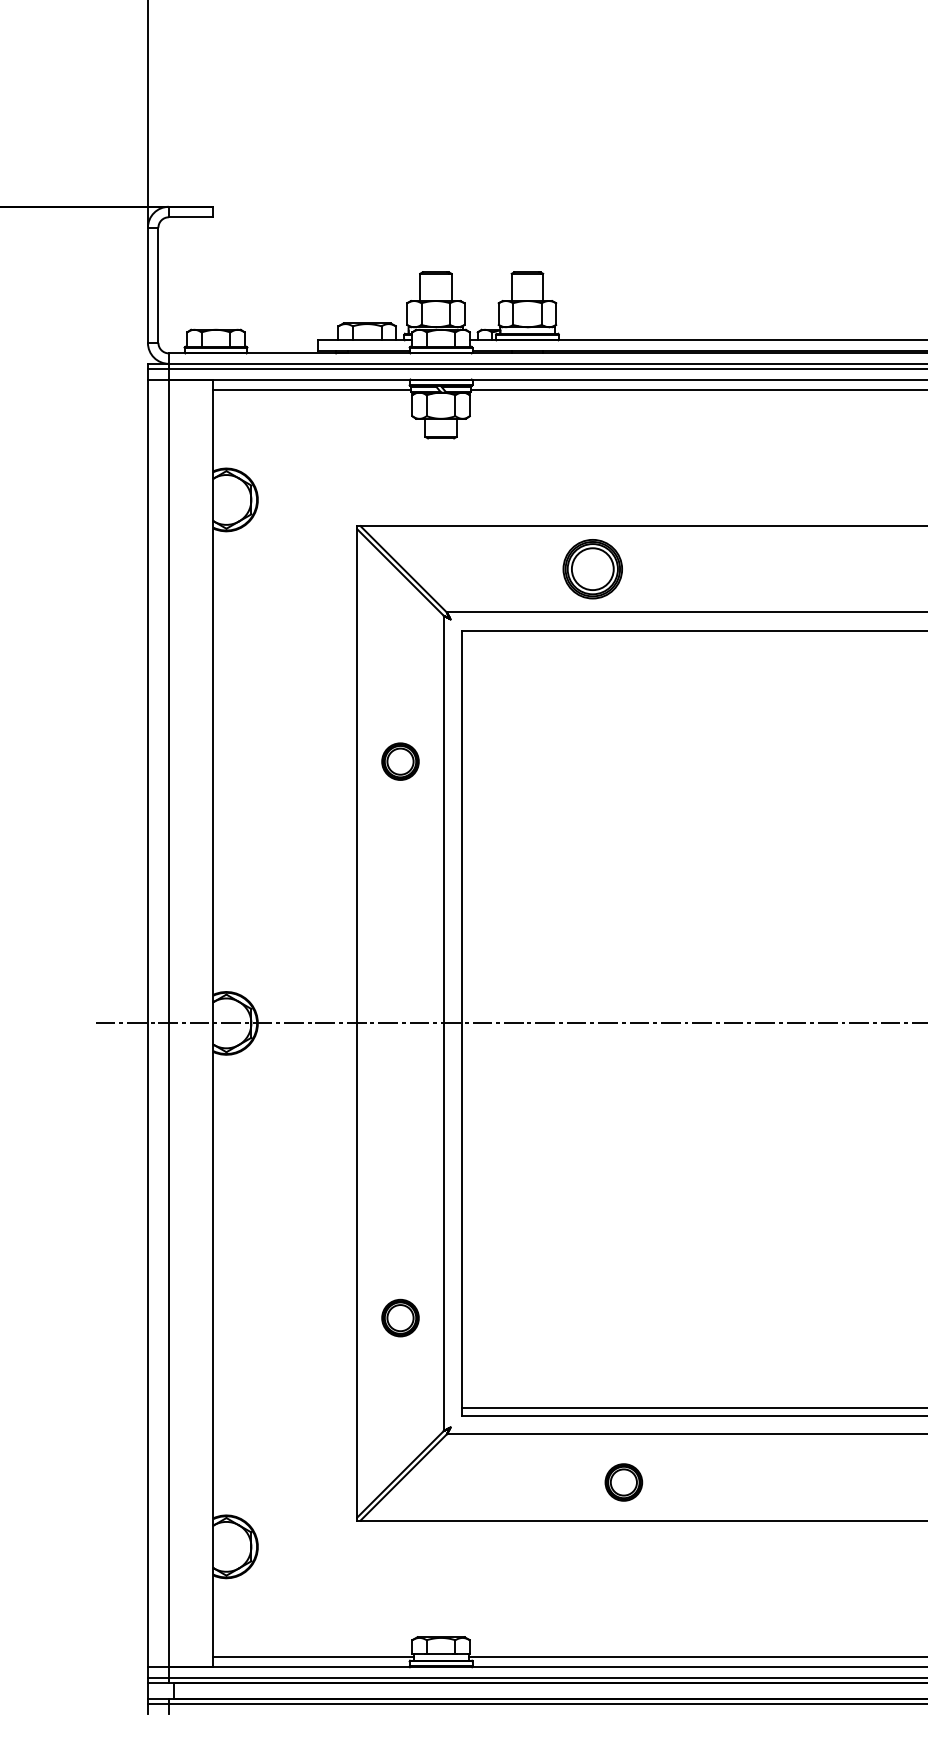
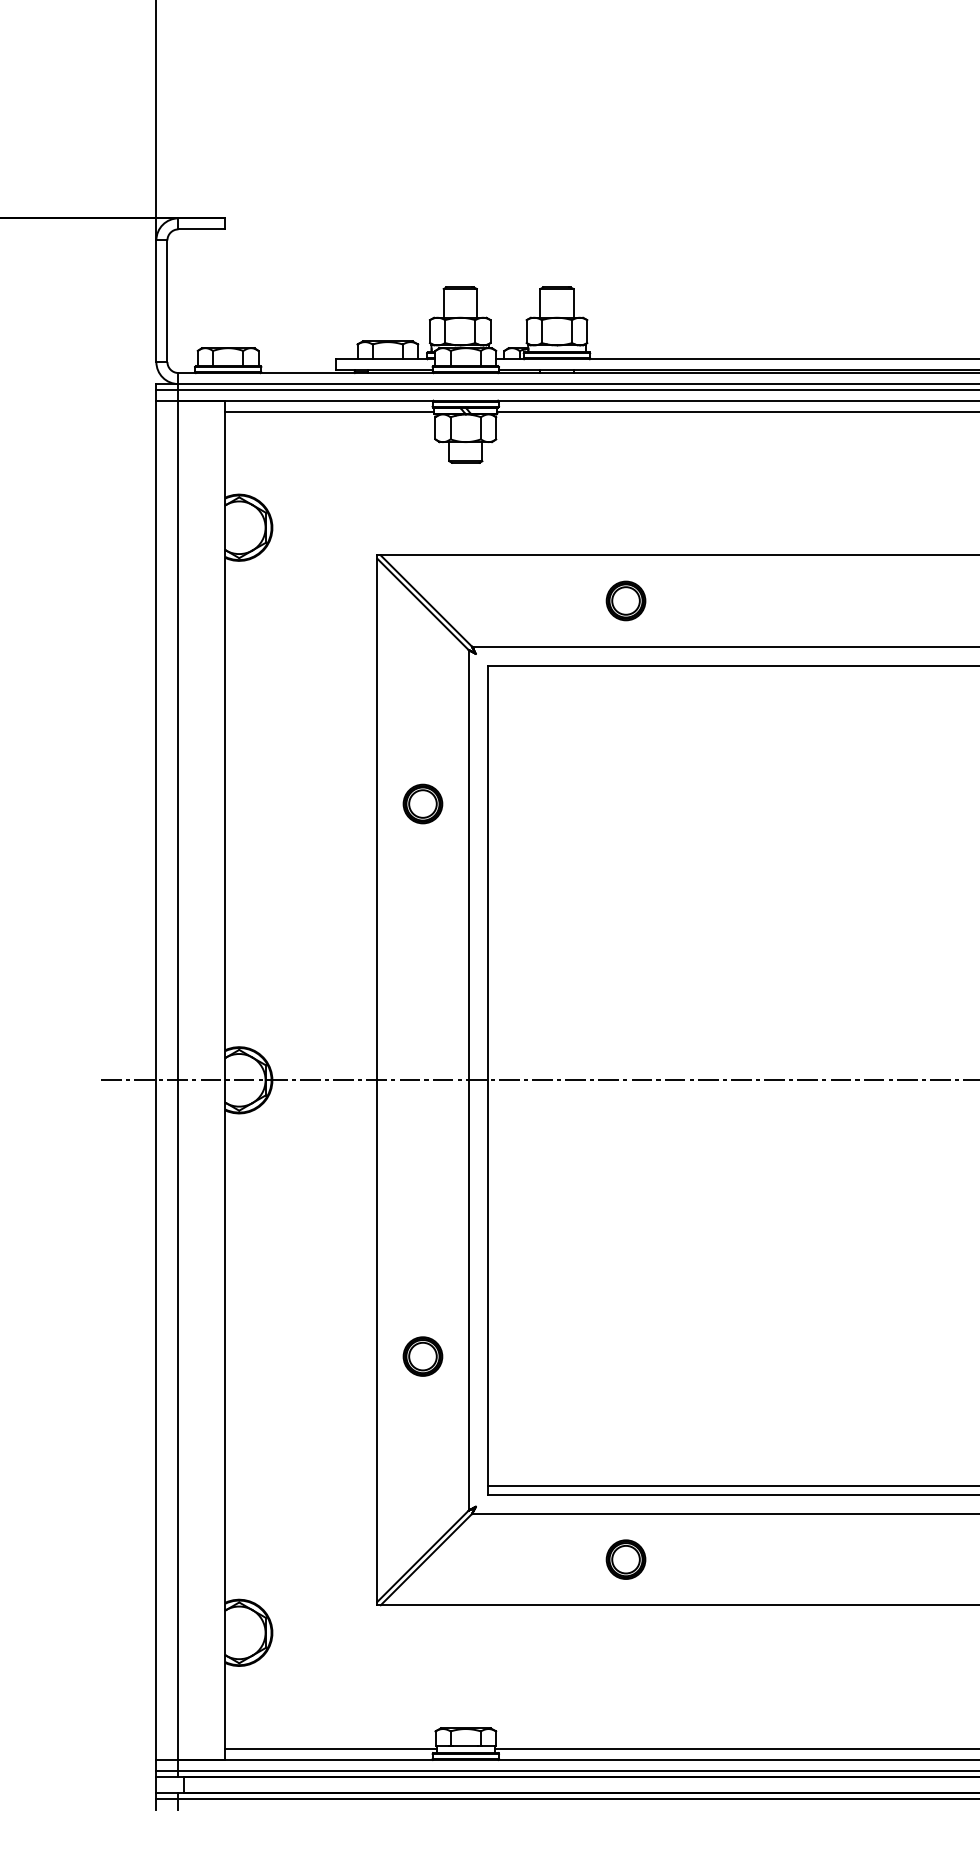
part: (592, 569) -> (625, 601), size x0.62
part: (400, 1317) -> (422, 1355), moved
part: (623, 1482) -> (625, 1559), moved

